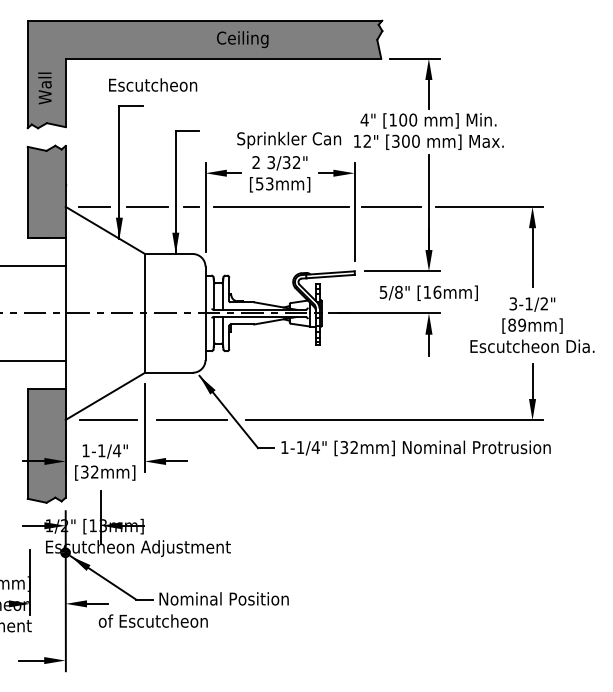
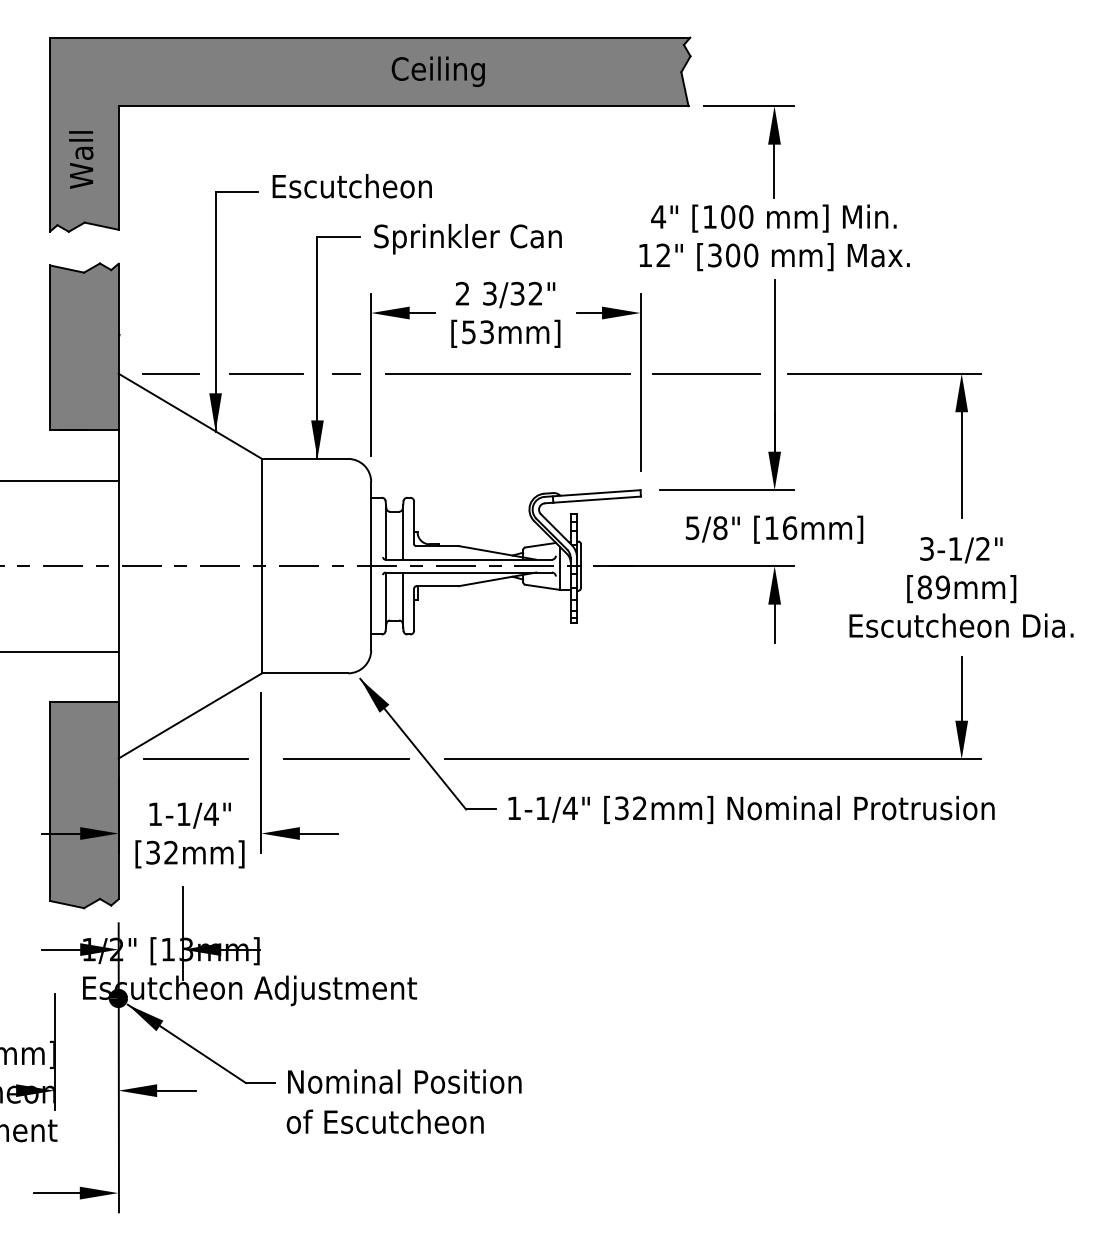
text: (153, 84) -> (353, 185), moved
text: (289, 140) -> (468, 239), moved
text: (152, 620) -> (383, 1120), moved

